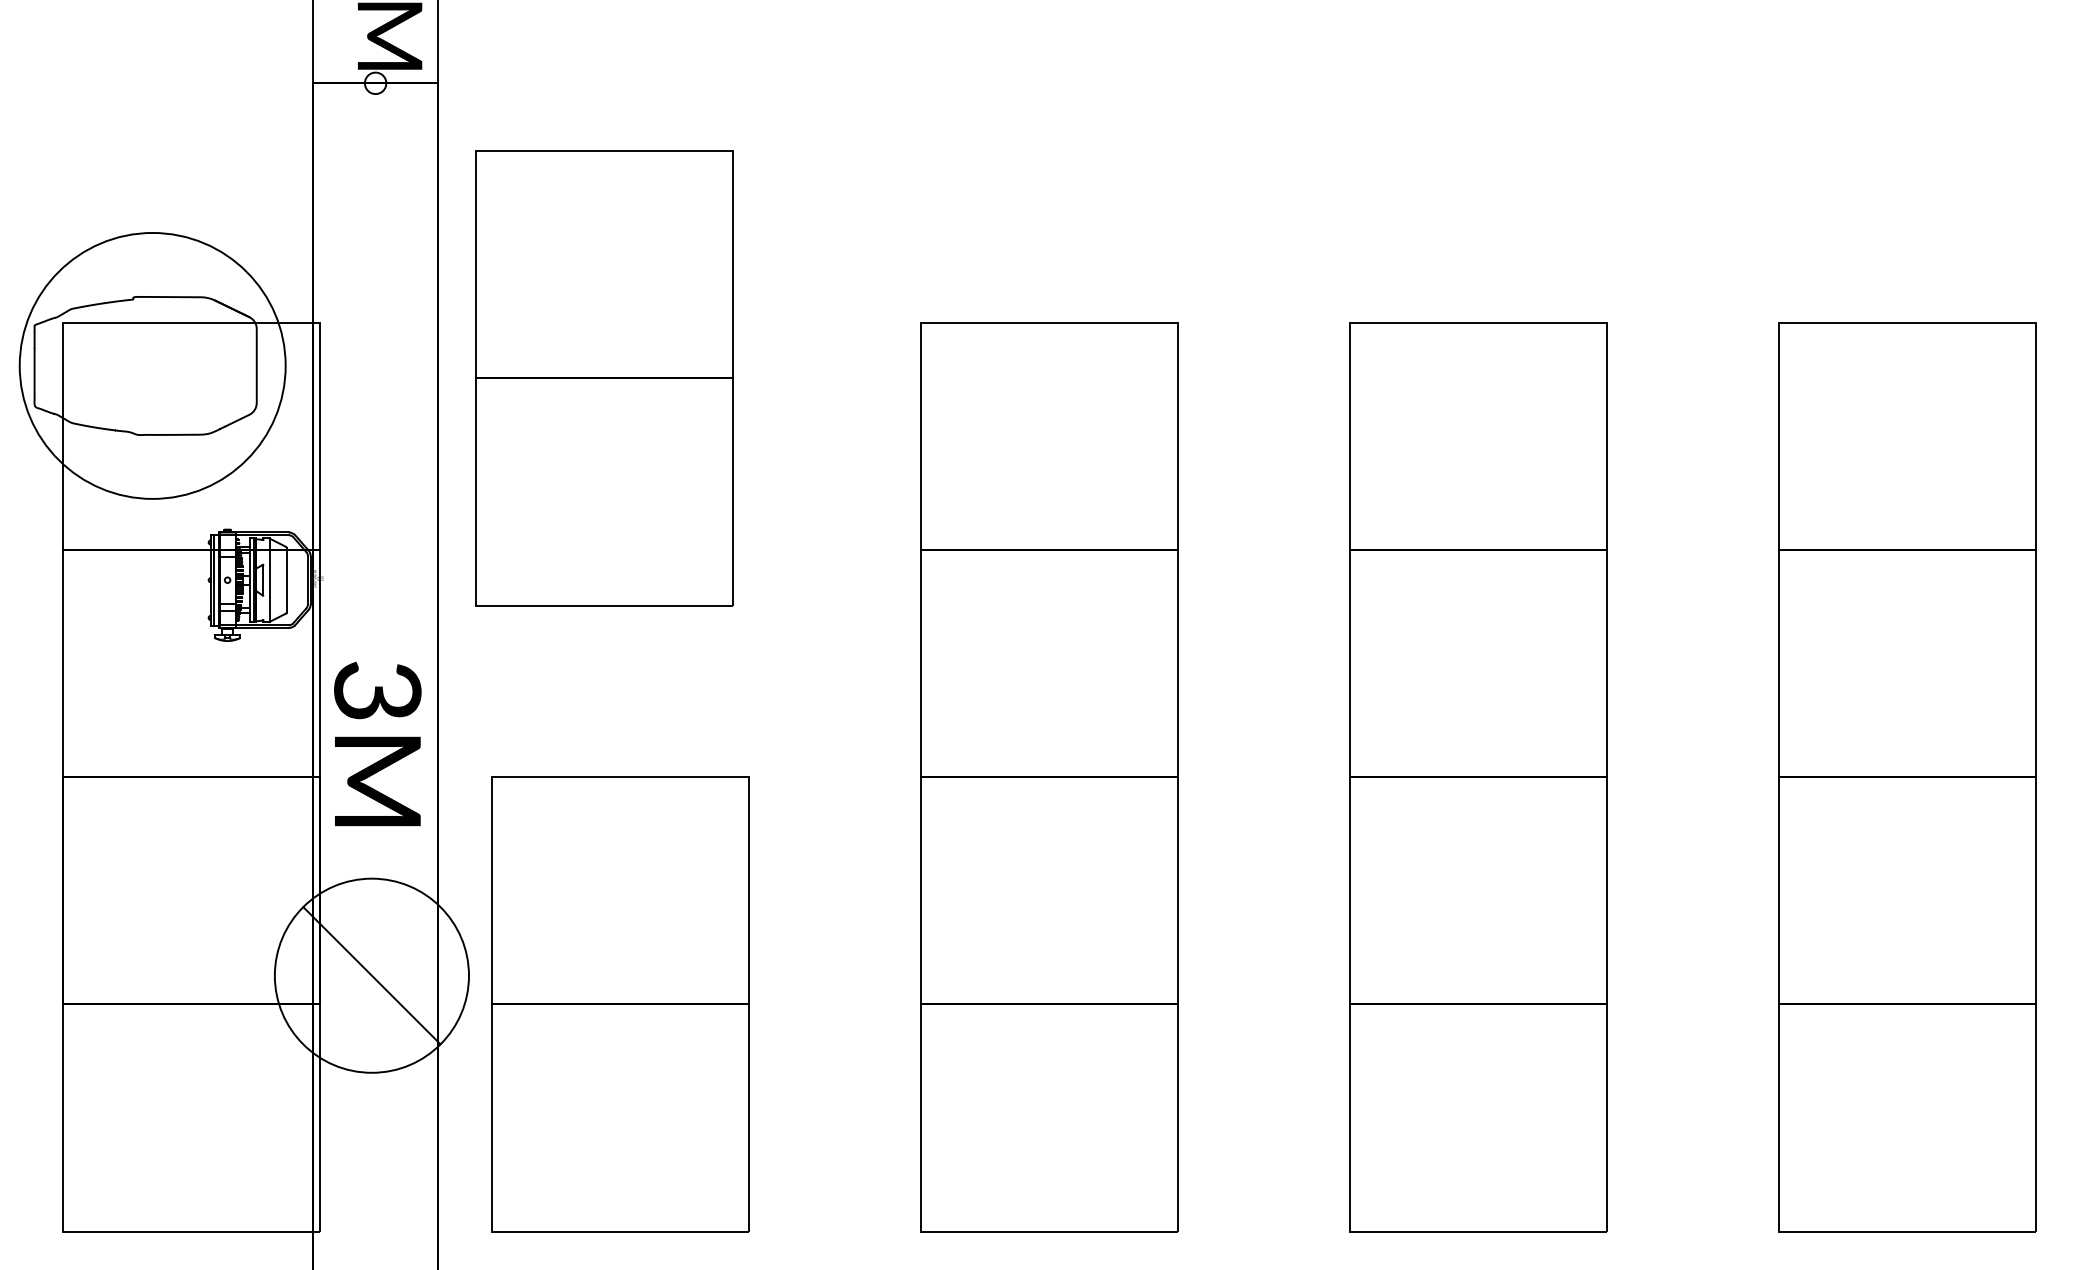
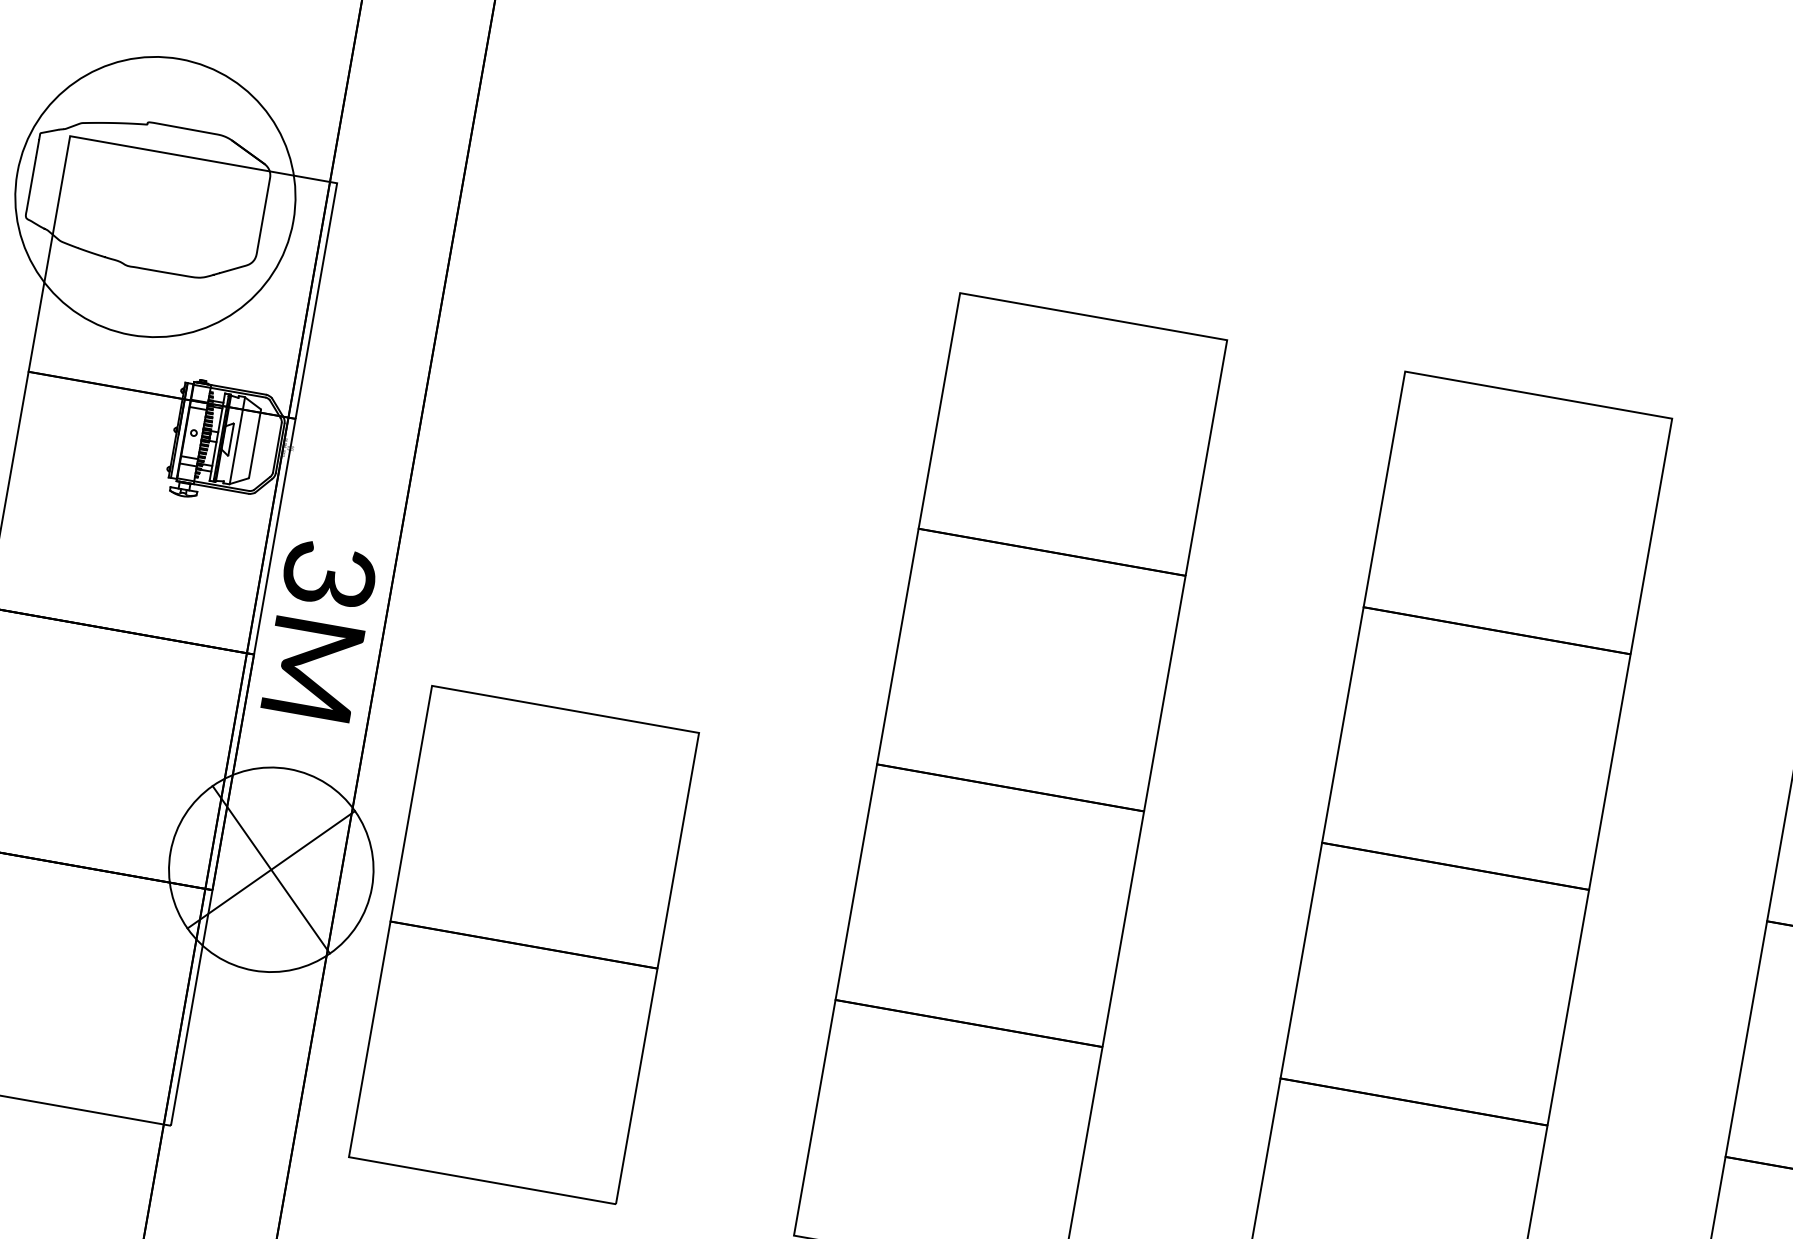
part: (604, 378) -> (621, 292), removed
line: (371, 975) -> (270, 869), added

